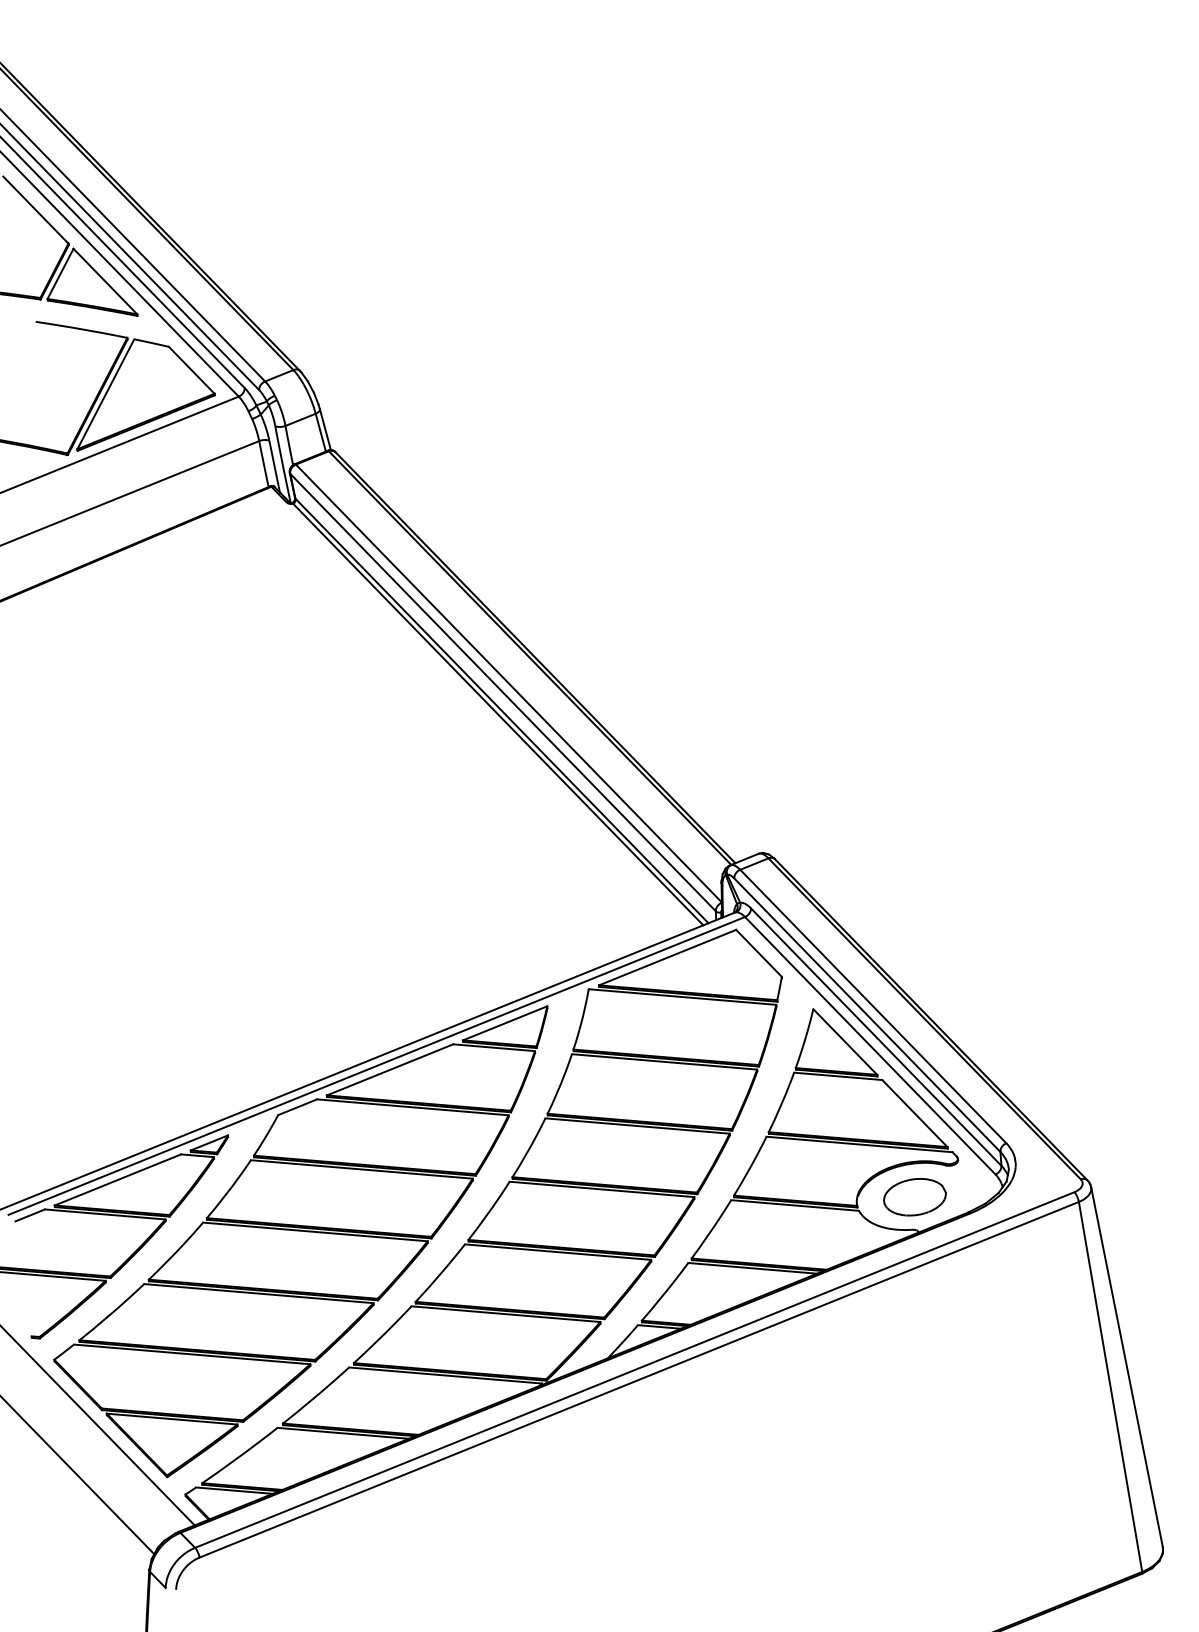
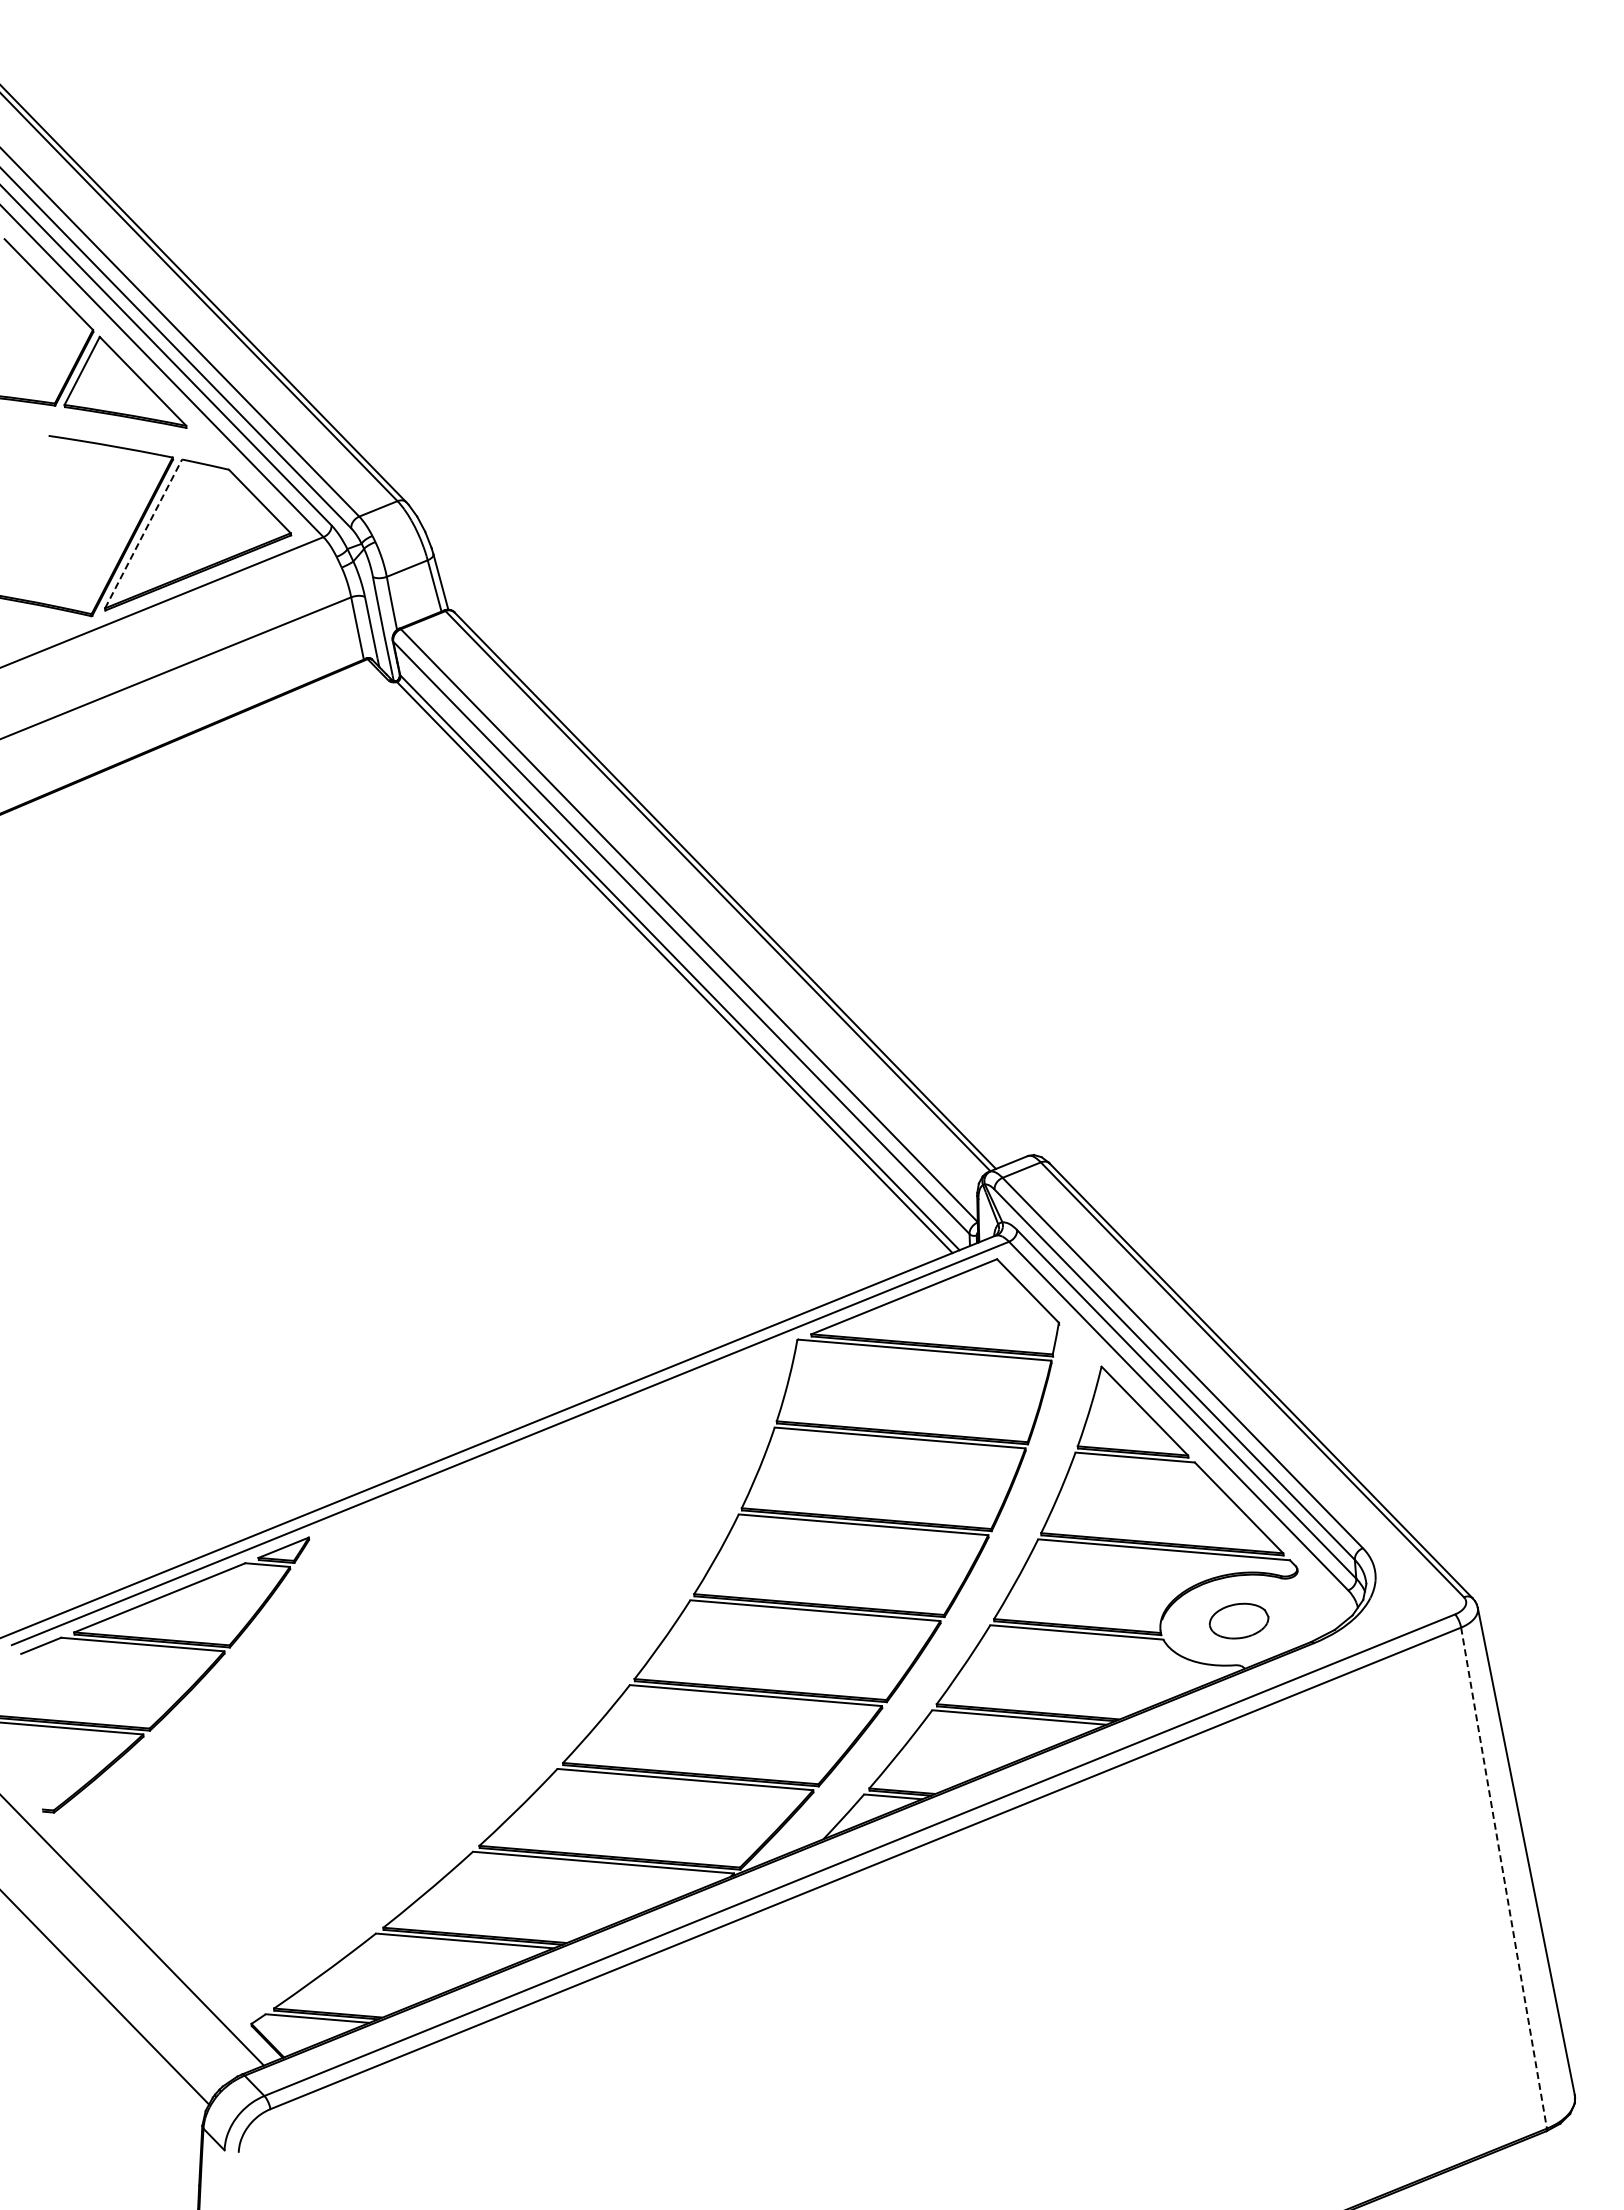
line: (105, 393) -> (143, 533), solid -> dashed
part: (914, 1196) -> (1238, 1620), size x0.7
part: (300, 1241) -> (407, 1681), removed
line: (1110, 1387) -> (1504, 1878), solid -> dashed

